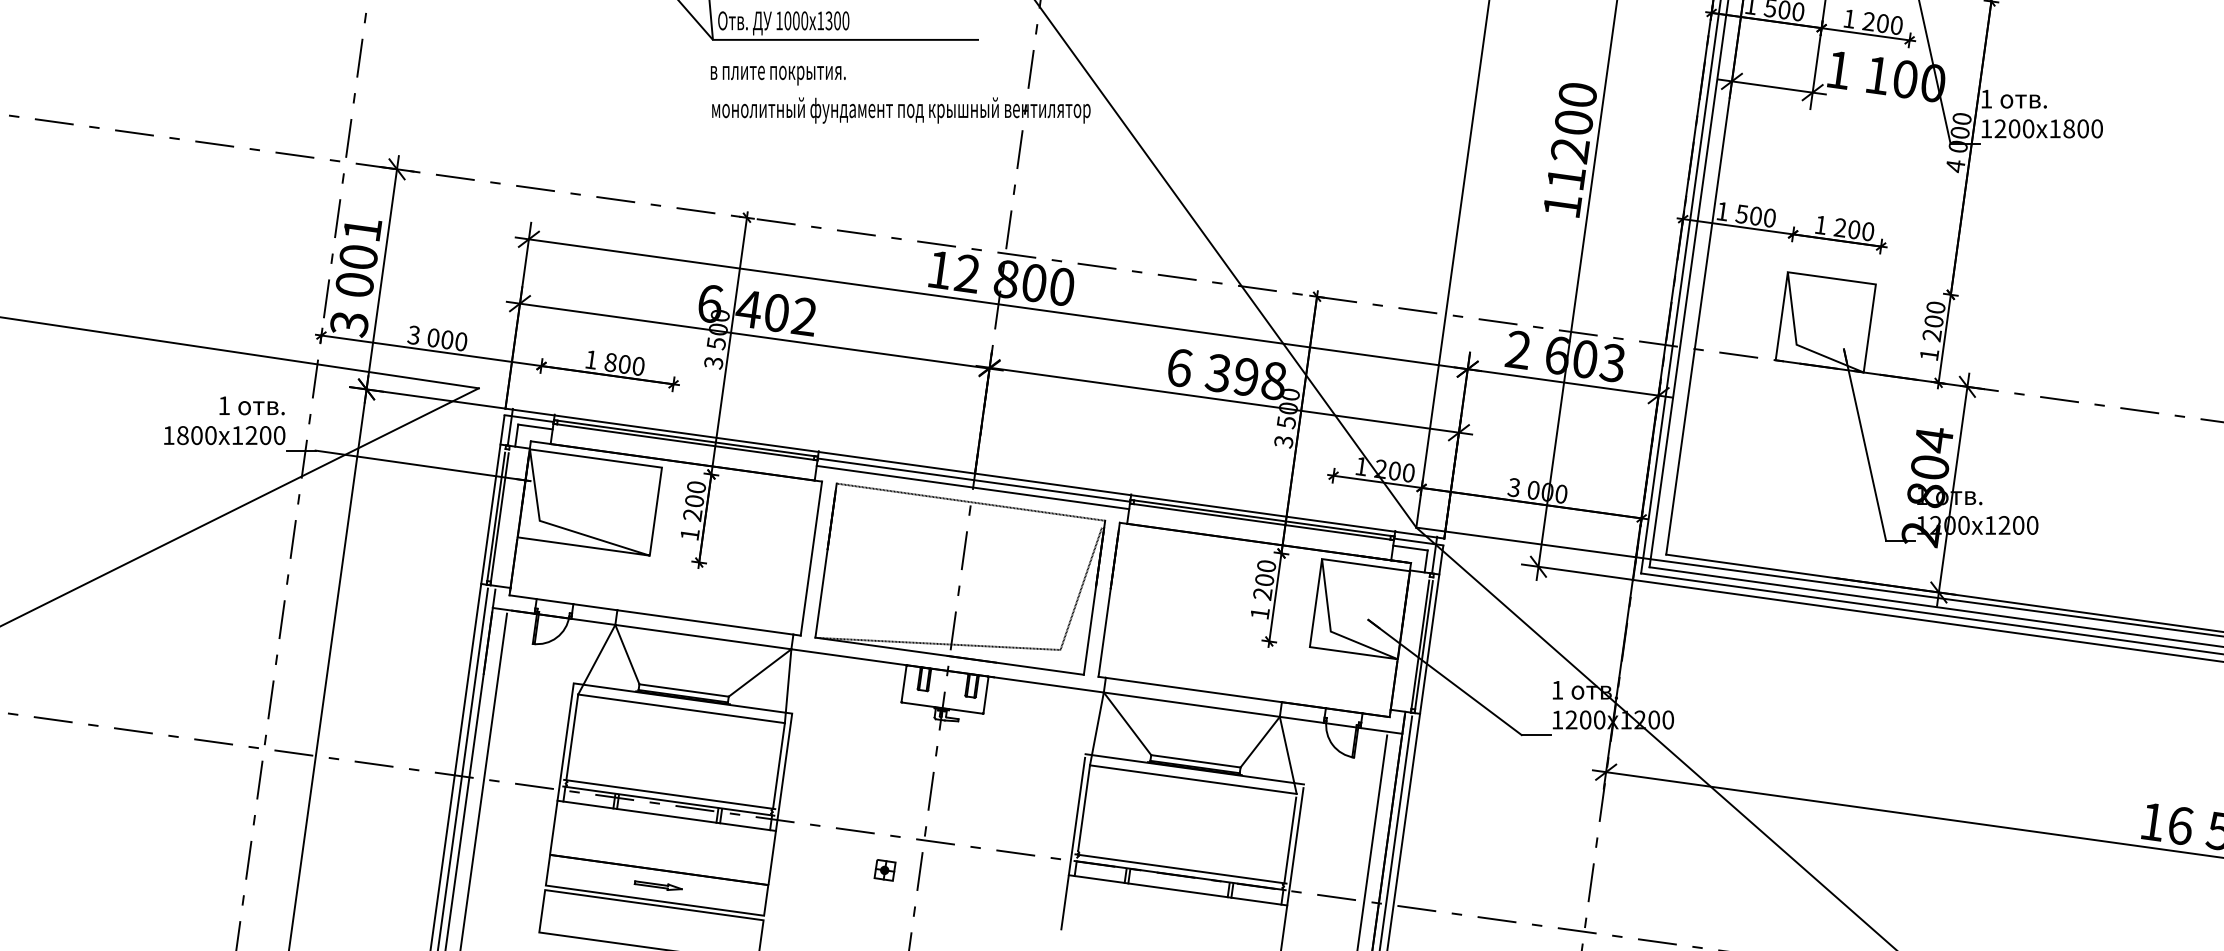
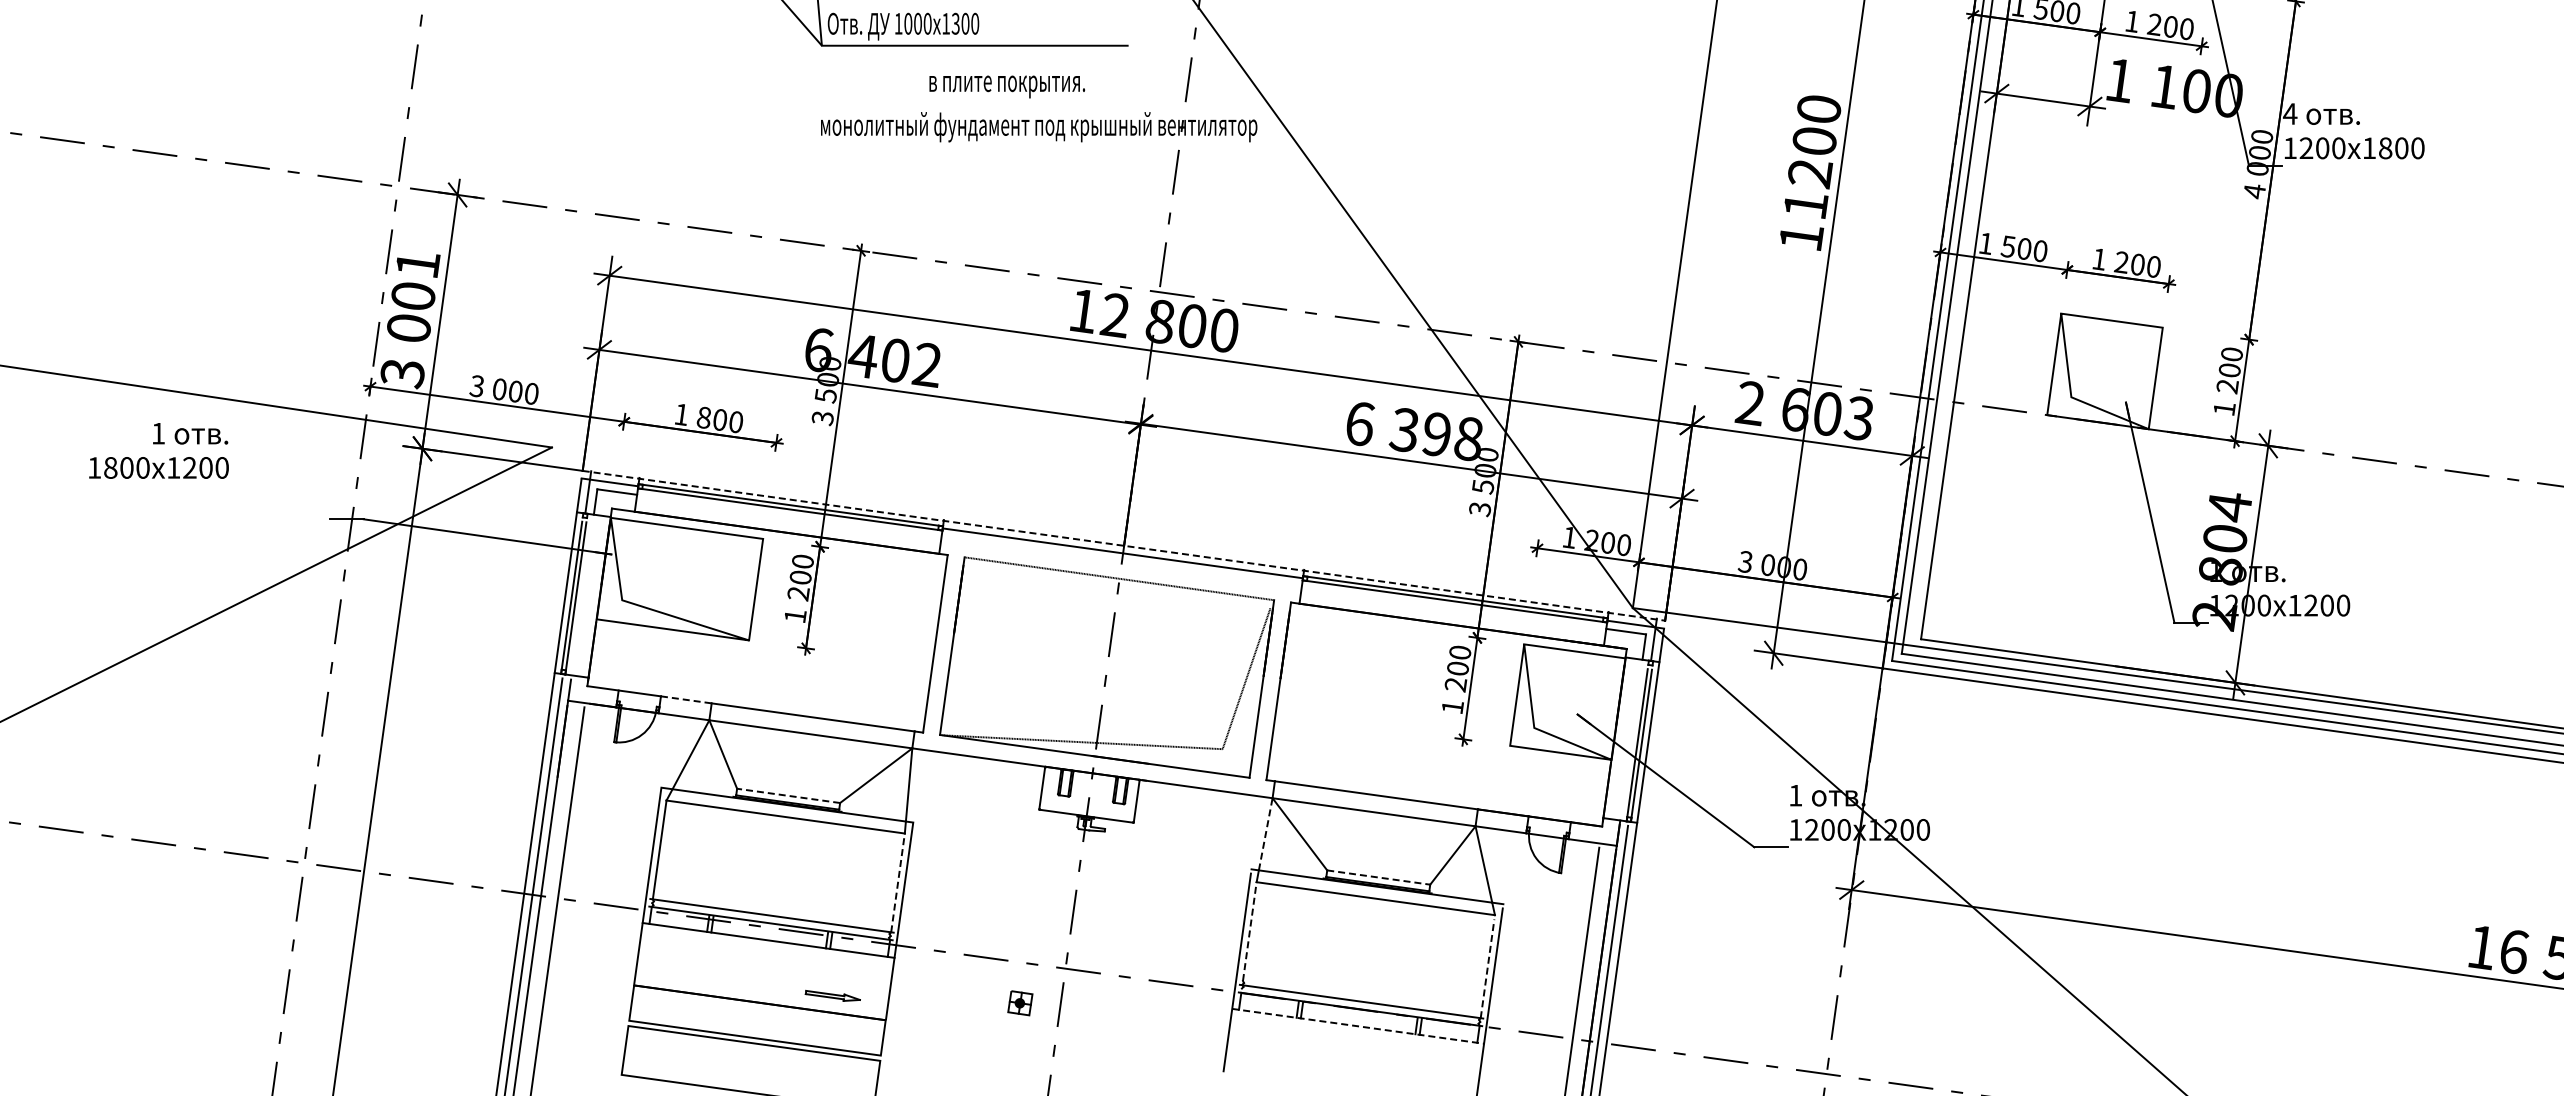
text: (778, 75) -> (1007, 86), moved
text: (1986, 98) -> (2290, 113), 1 -> 4
text: (224, 420) -> (158, 450), moved
line: (975, 473) -> (1124, 545), solid -> dashed
line: (972, 487) -> (1121, 561), removed
line: (595, 606) -> (686, 699), solid -> dashed
line: (683, 690) -> (788, 795), solid -> dashed
line: (1097, 723) -> (1265, 834), solid -> dashed
line: (1195, 761) -> (1378, 877), solid -> dashed
line: (779, 765) -> (898, 882), solid -> dashed
line: (1083, 808) -> (1249, 931), solid -> dashed
line: (1290, 840) -> (1487, 968), solid -> dashed
part: (657, 885) -> (832, 995), moved
line: (1178, 890) -> (1358, 1026), solid -> dashed

